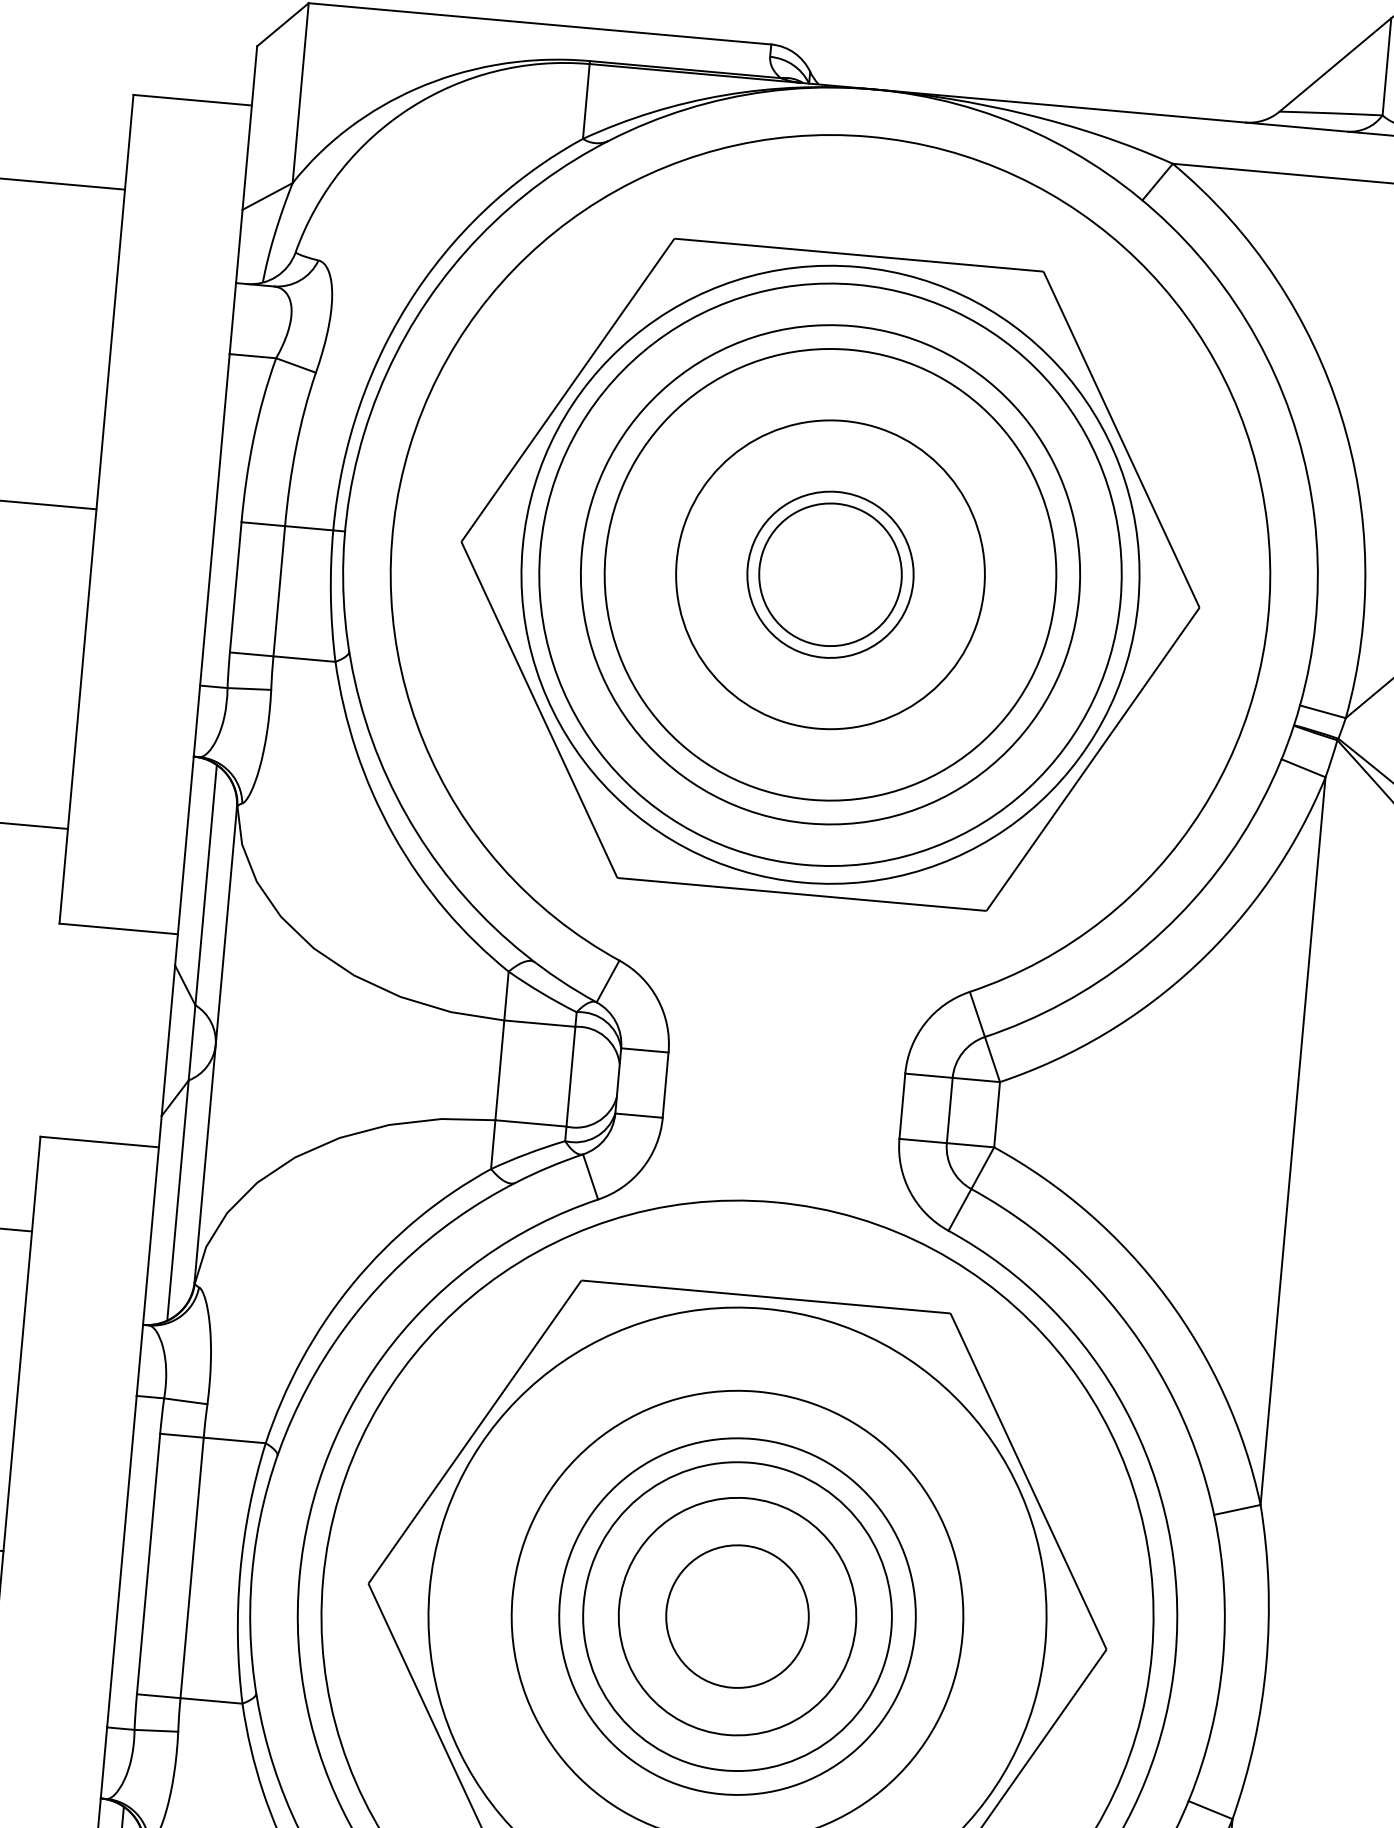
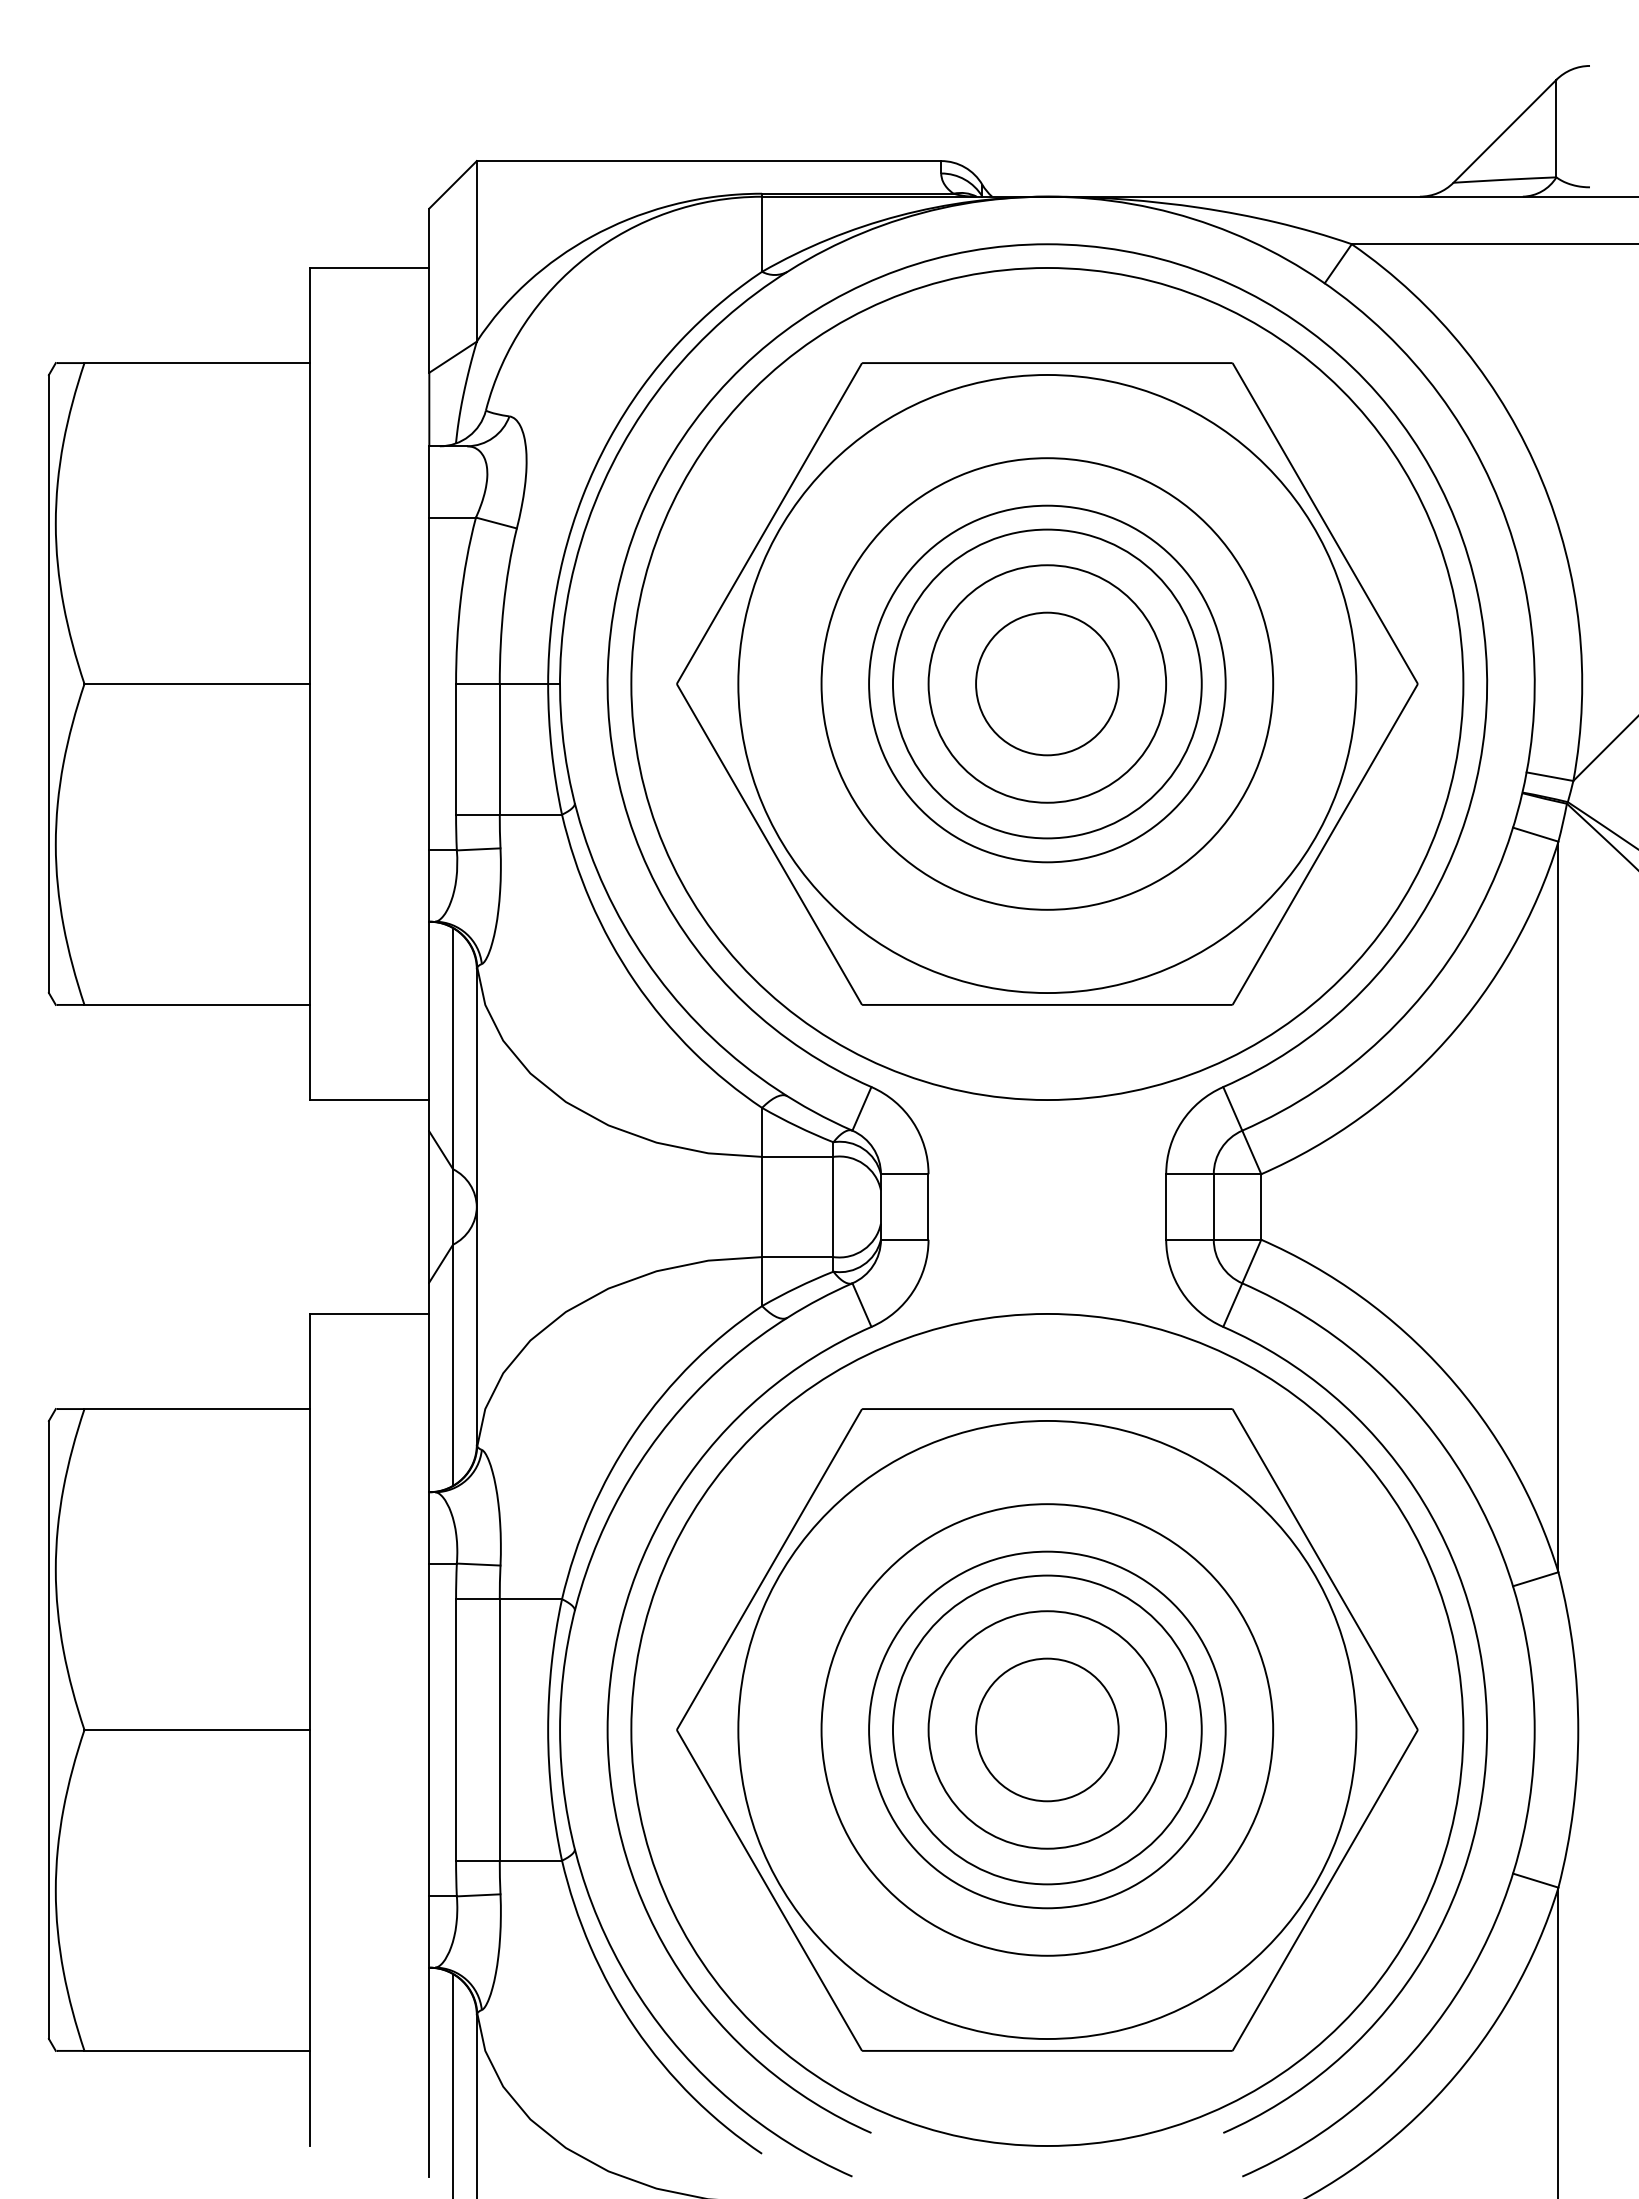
circle: (830, 574) -> (1047, 683), size x0.71
circle: (830, 574) -> (1047, 683), size x1.43
circle: (830, 575) -> (1047, 684), size x1.43

